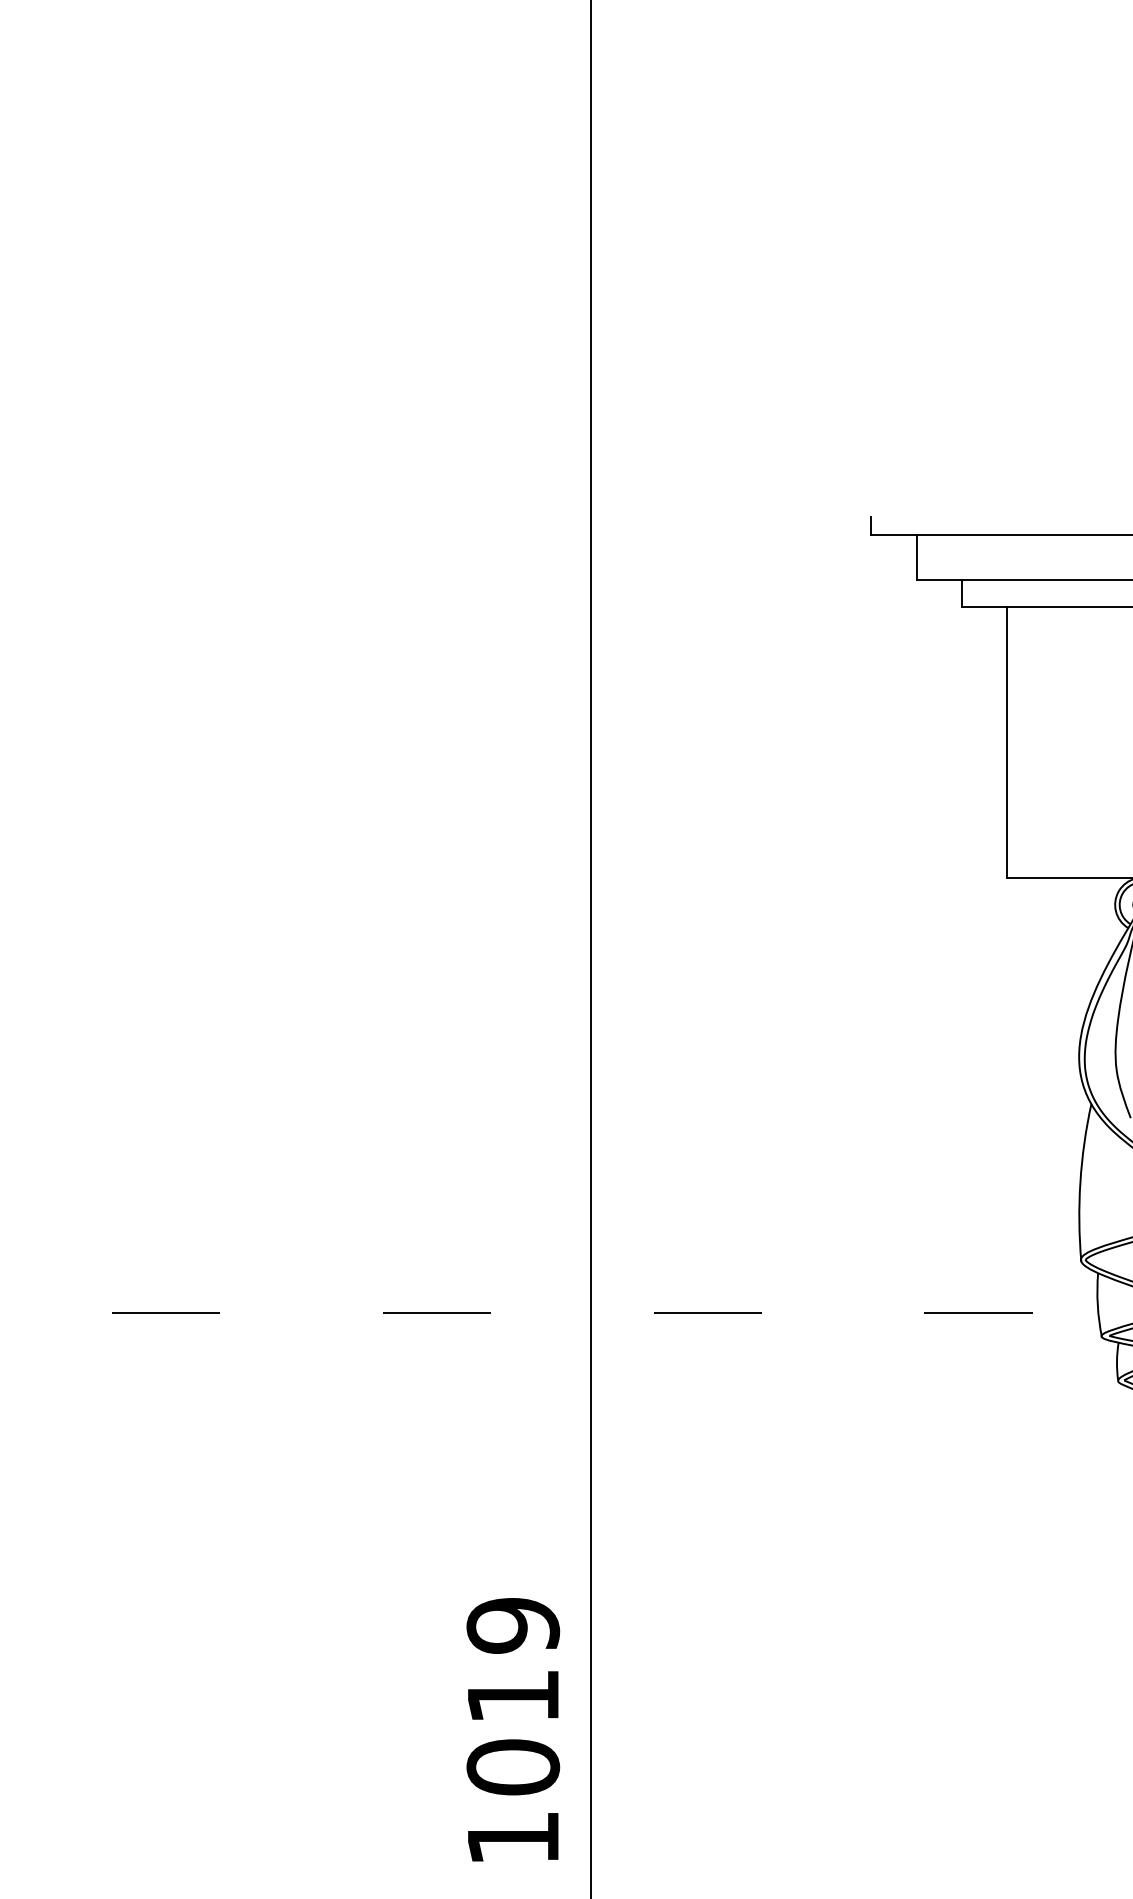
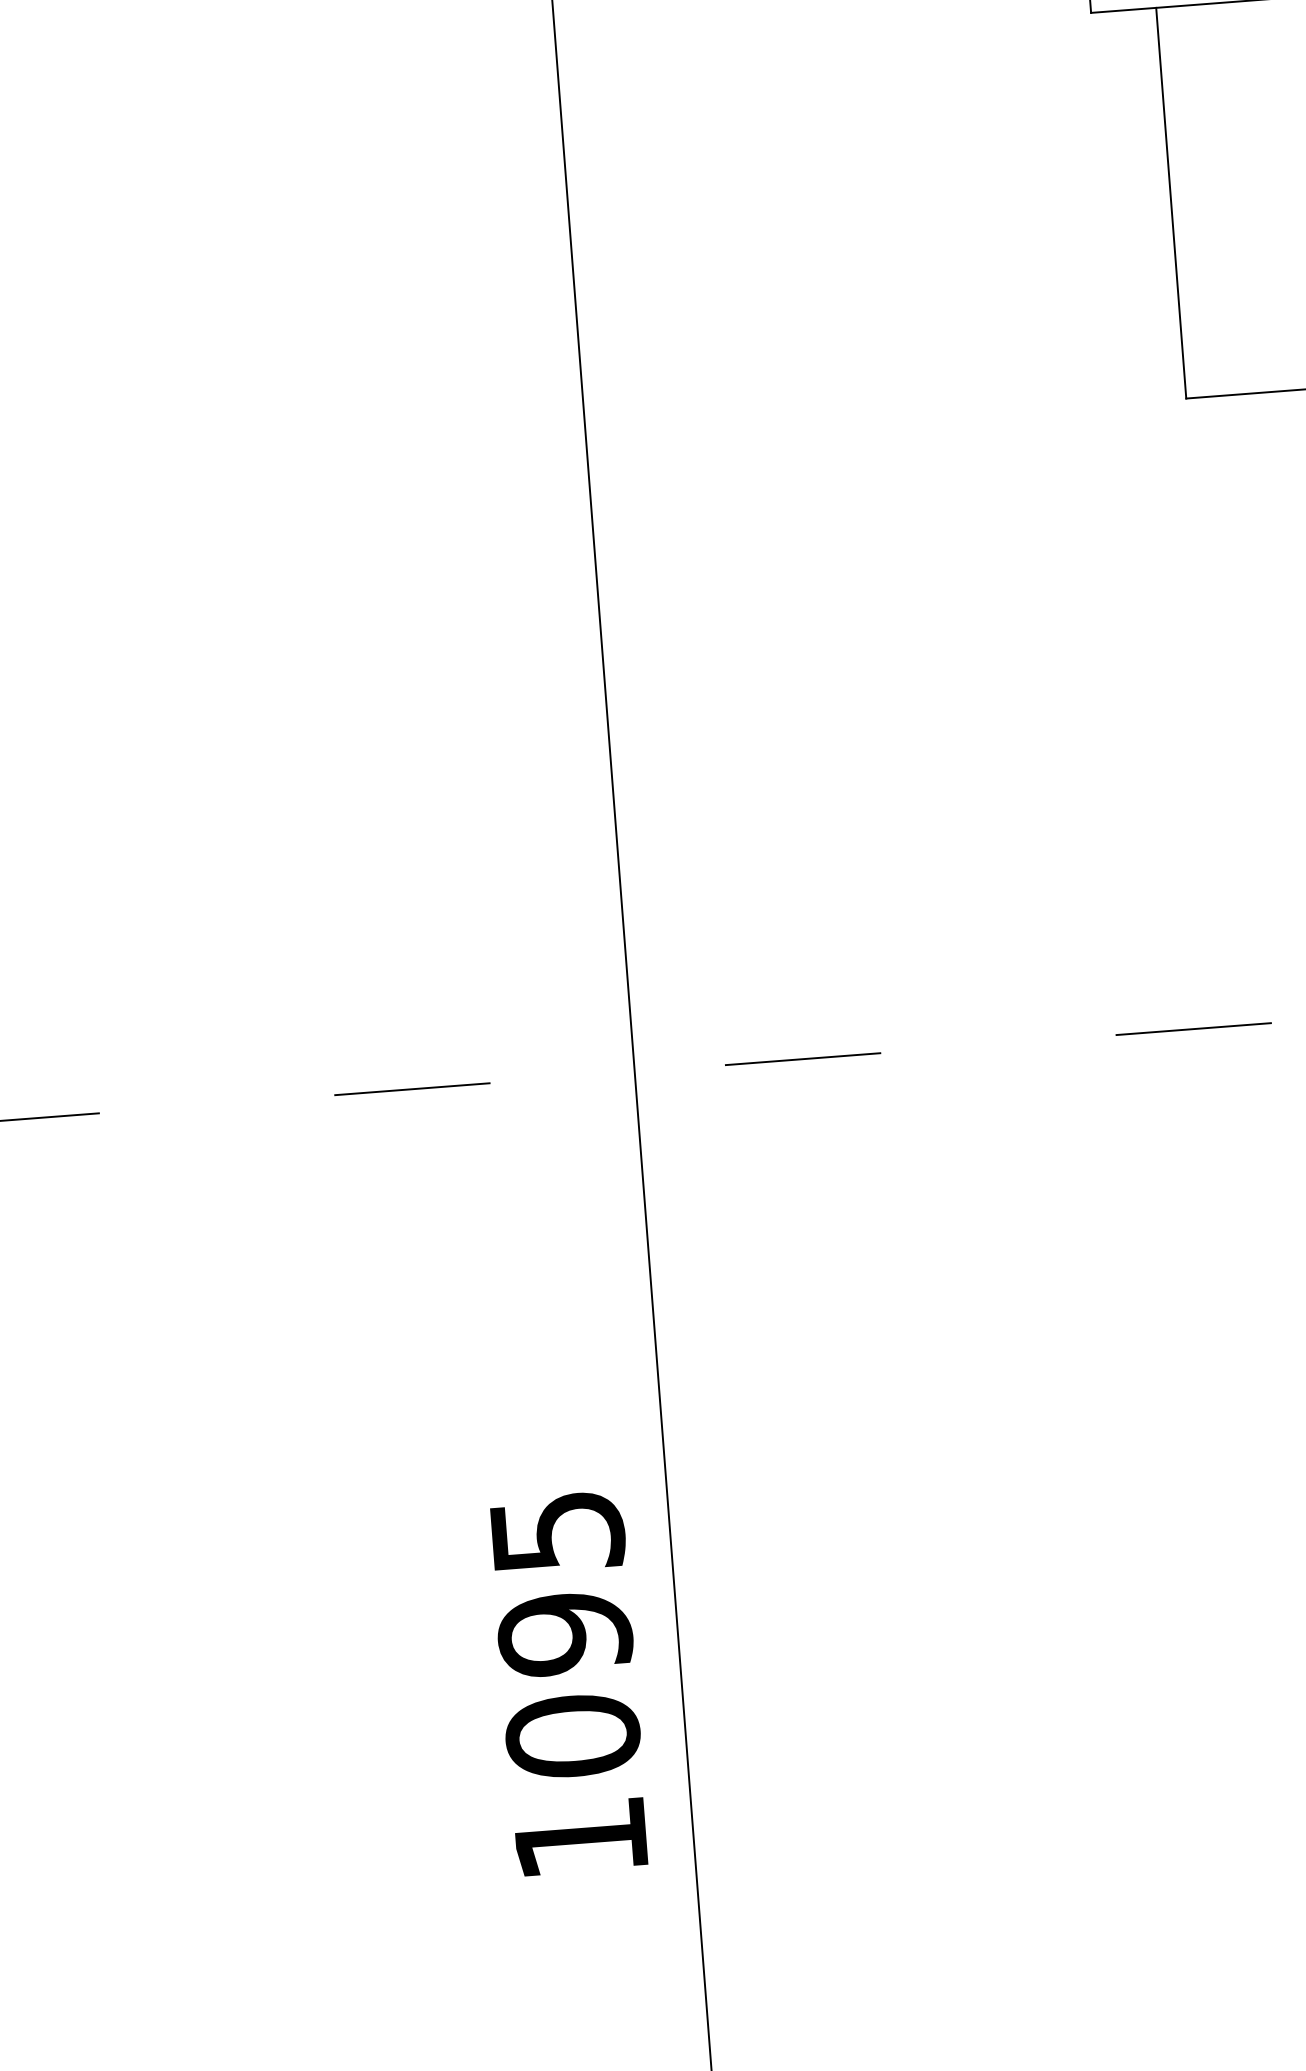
text: (513, 1661) -> (561, 1583), 1019 -> 1095

